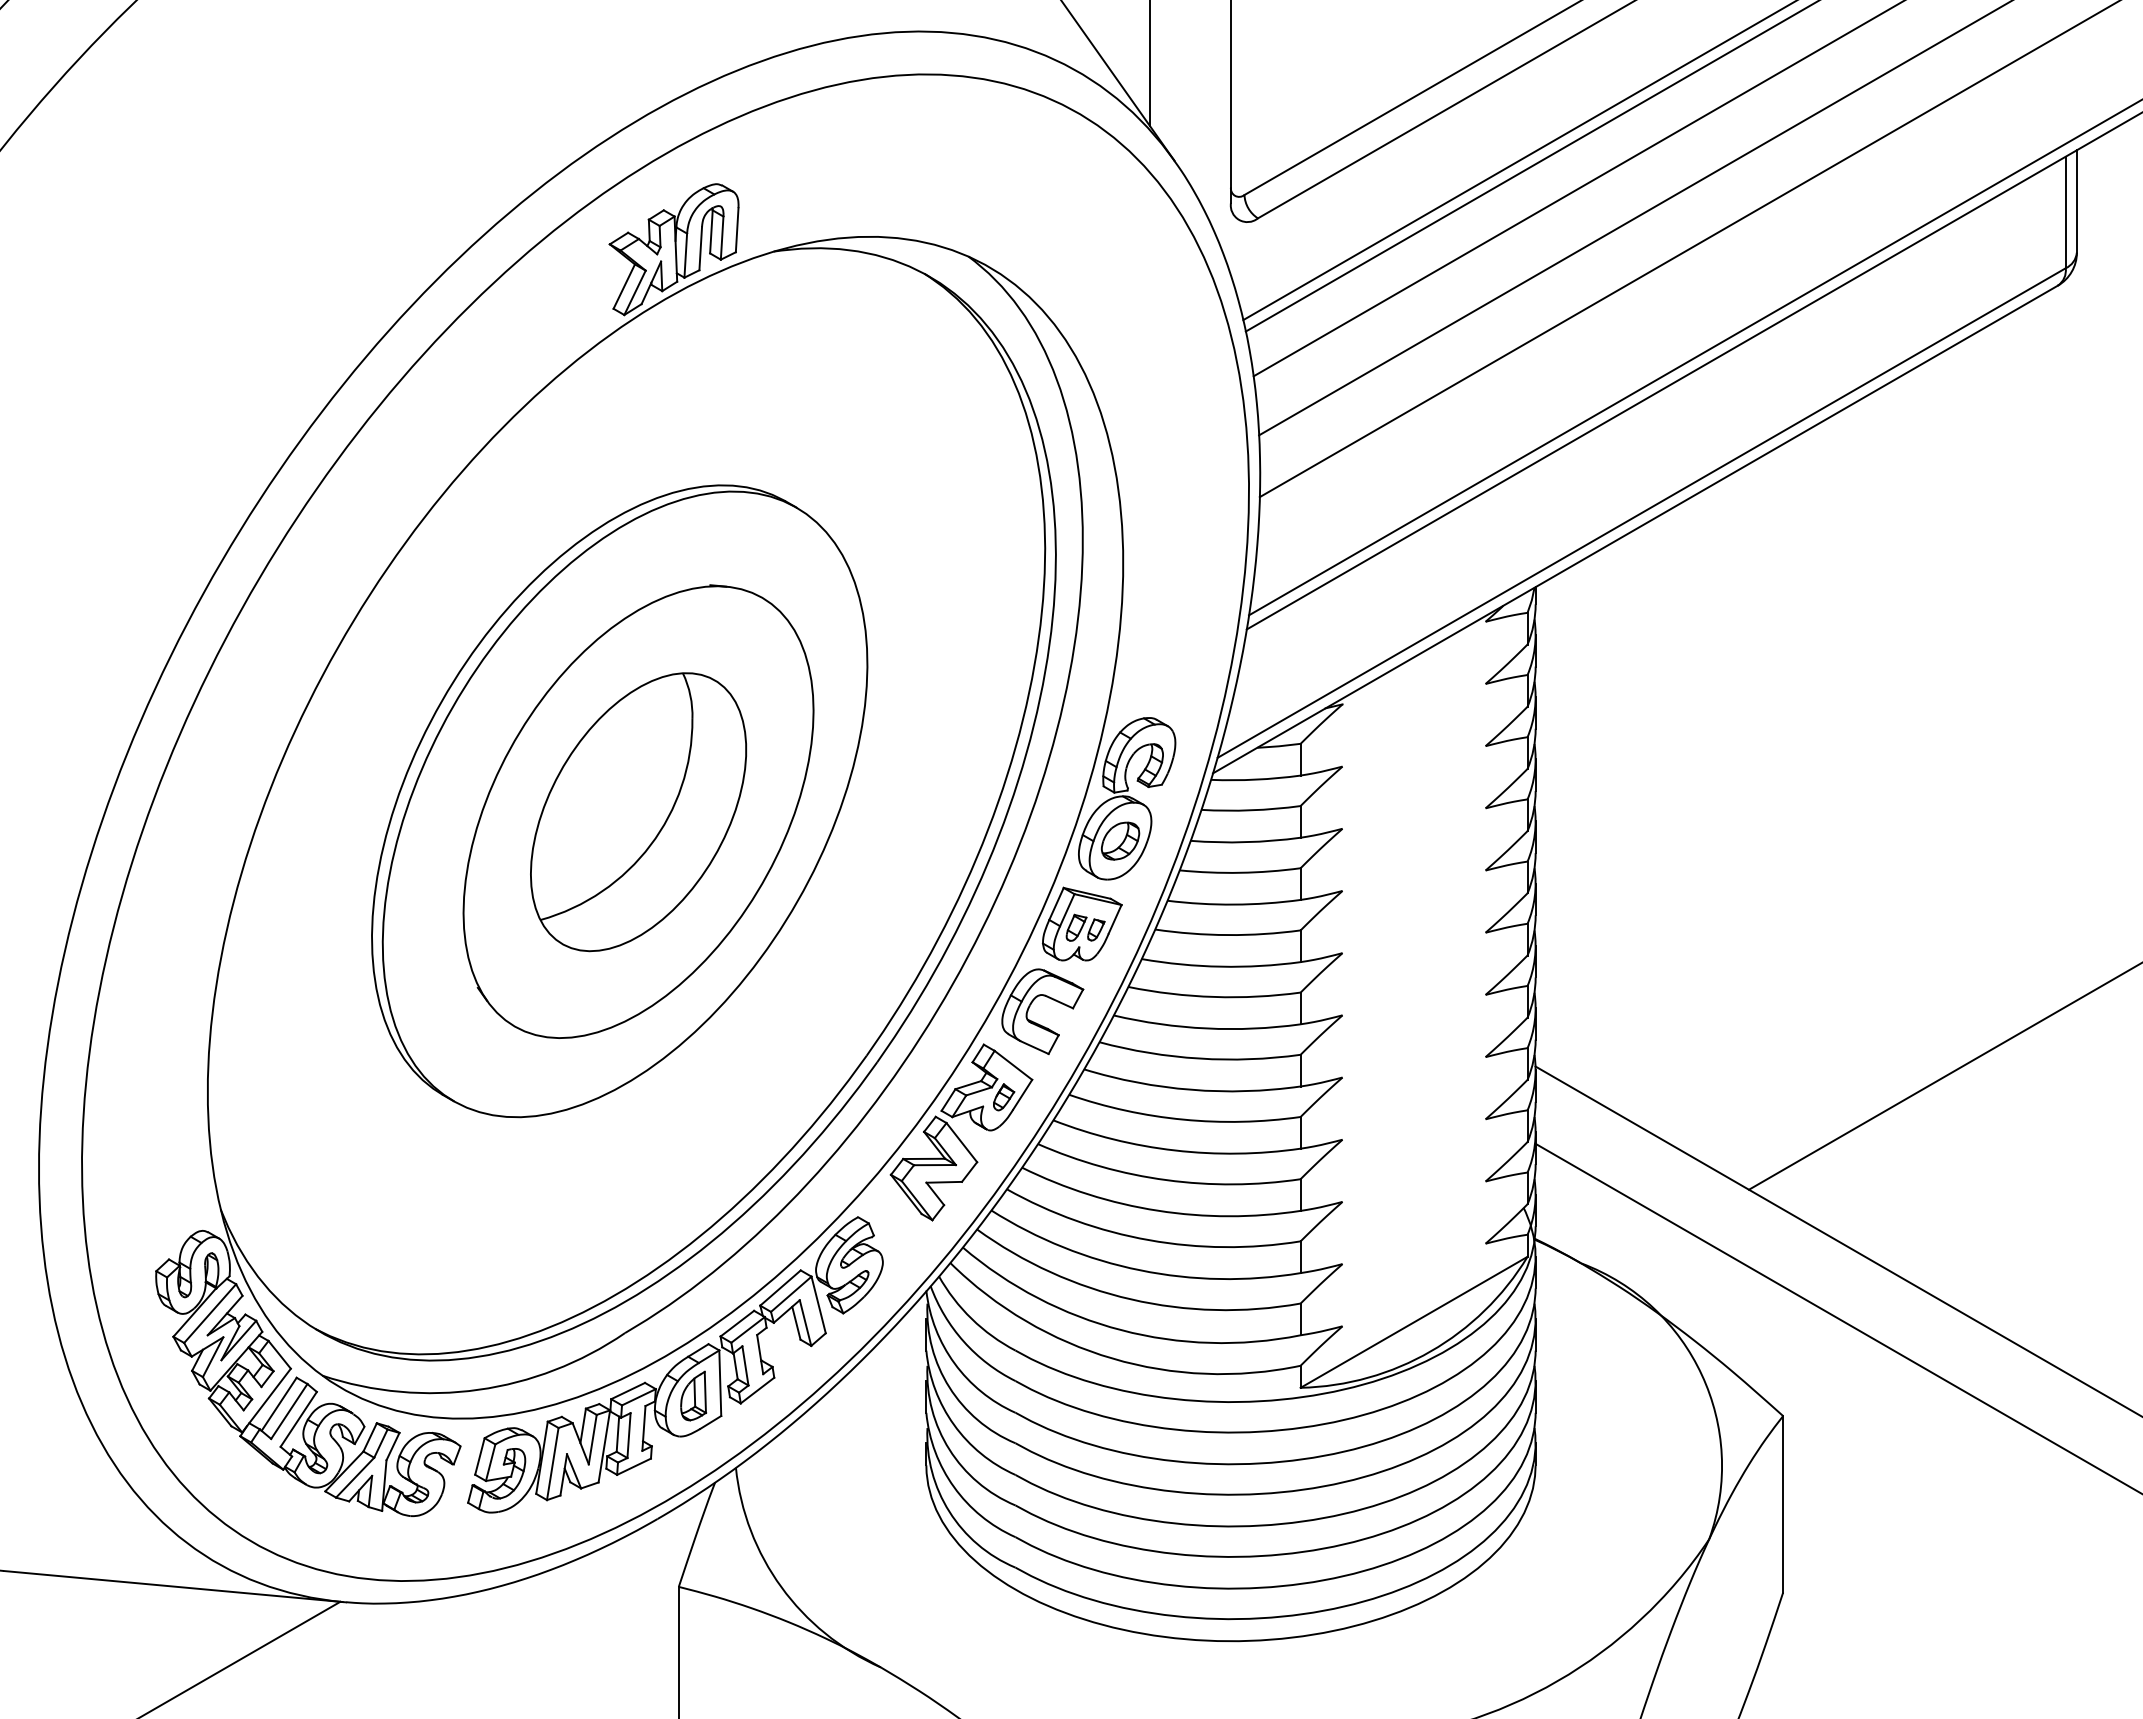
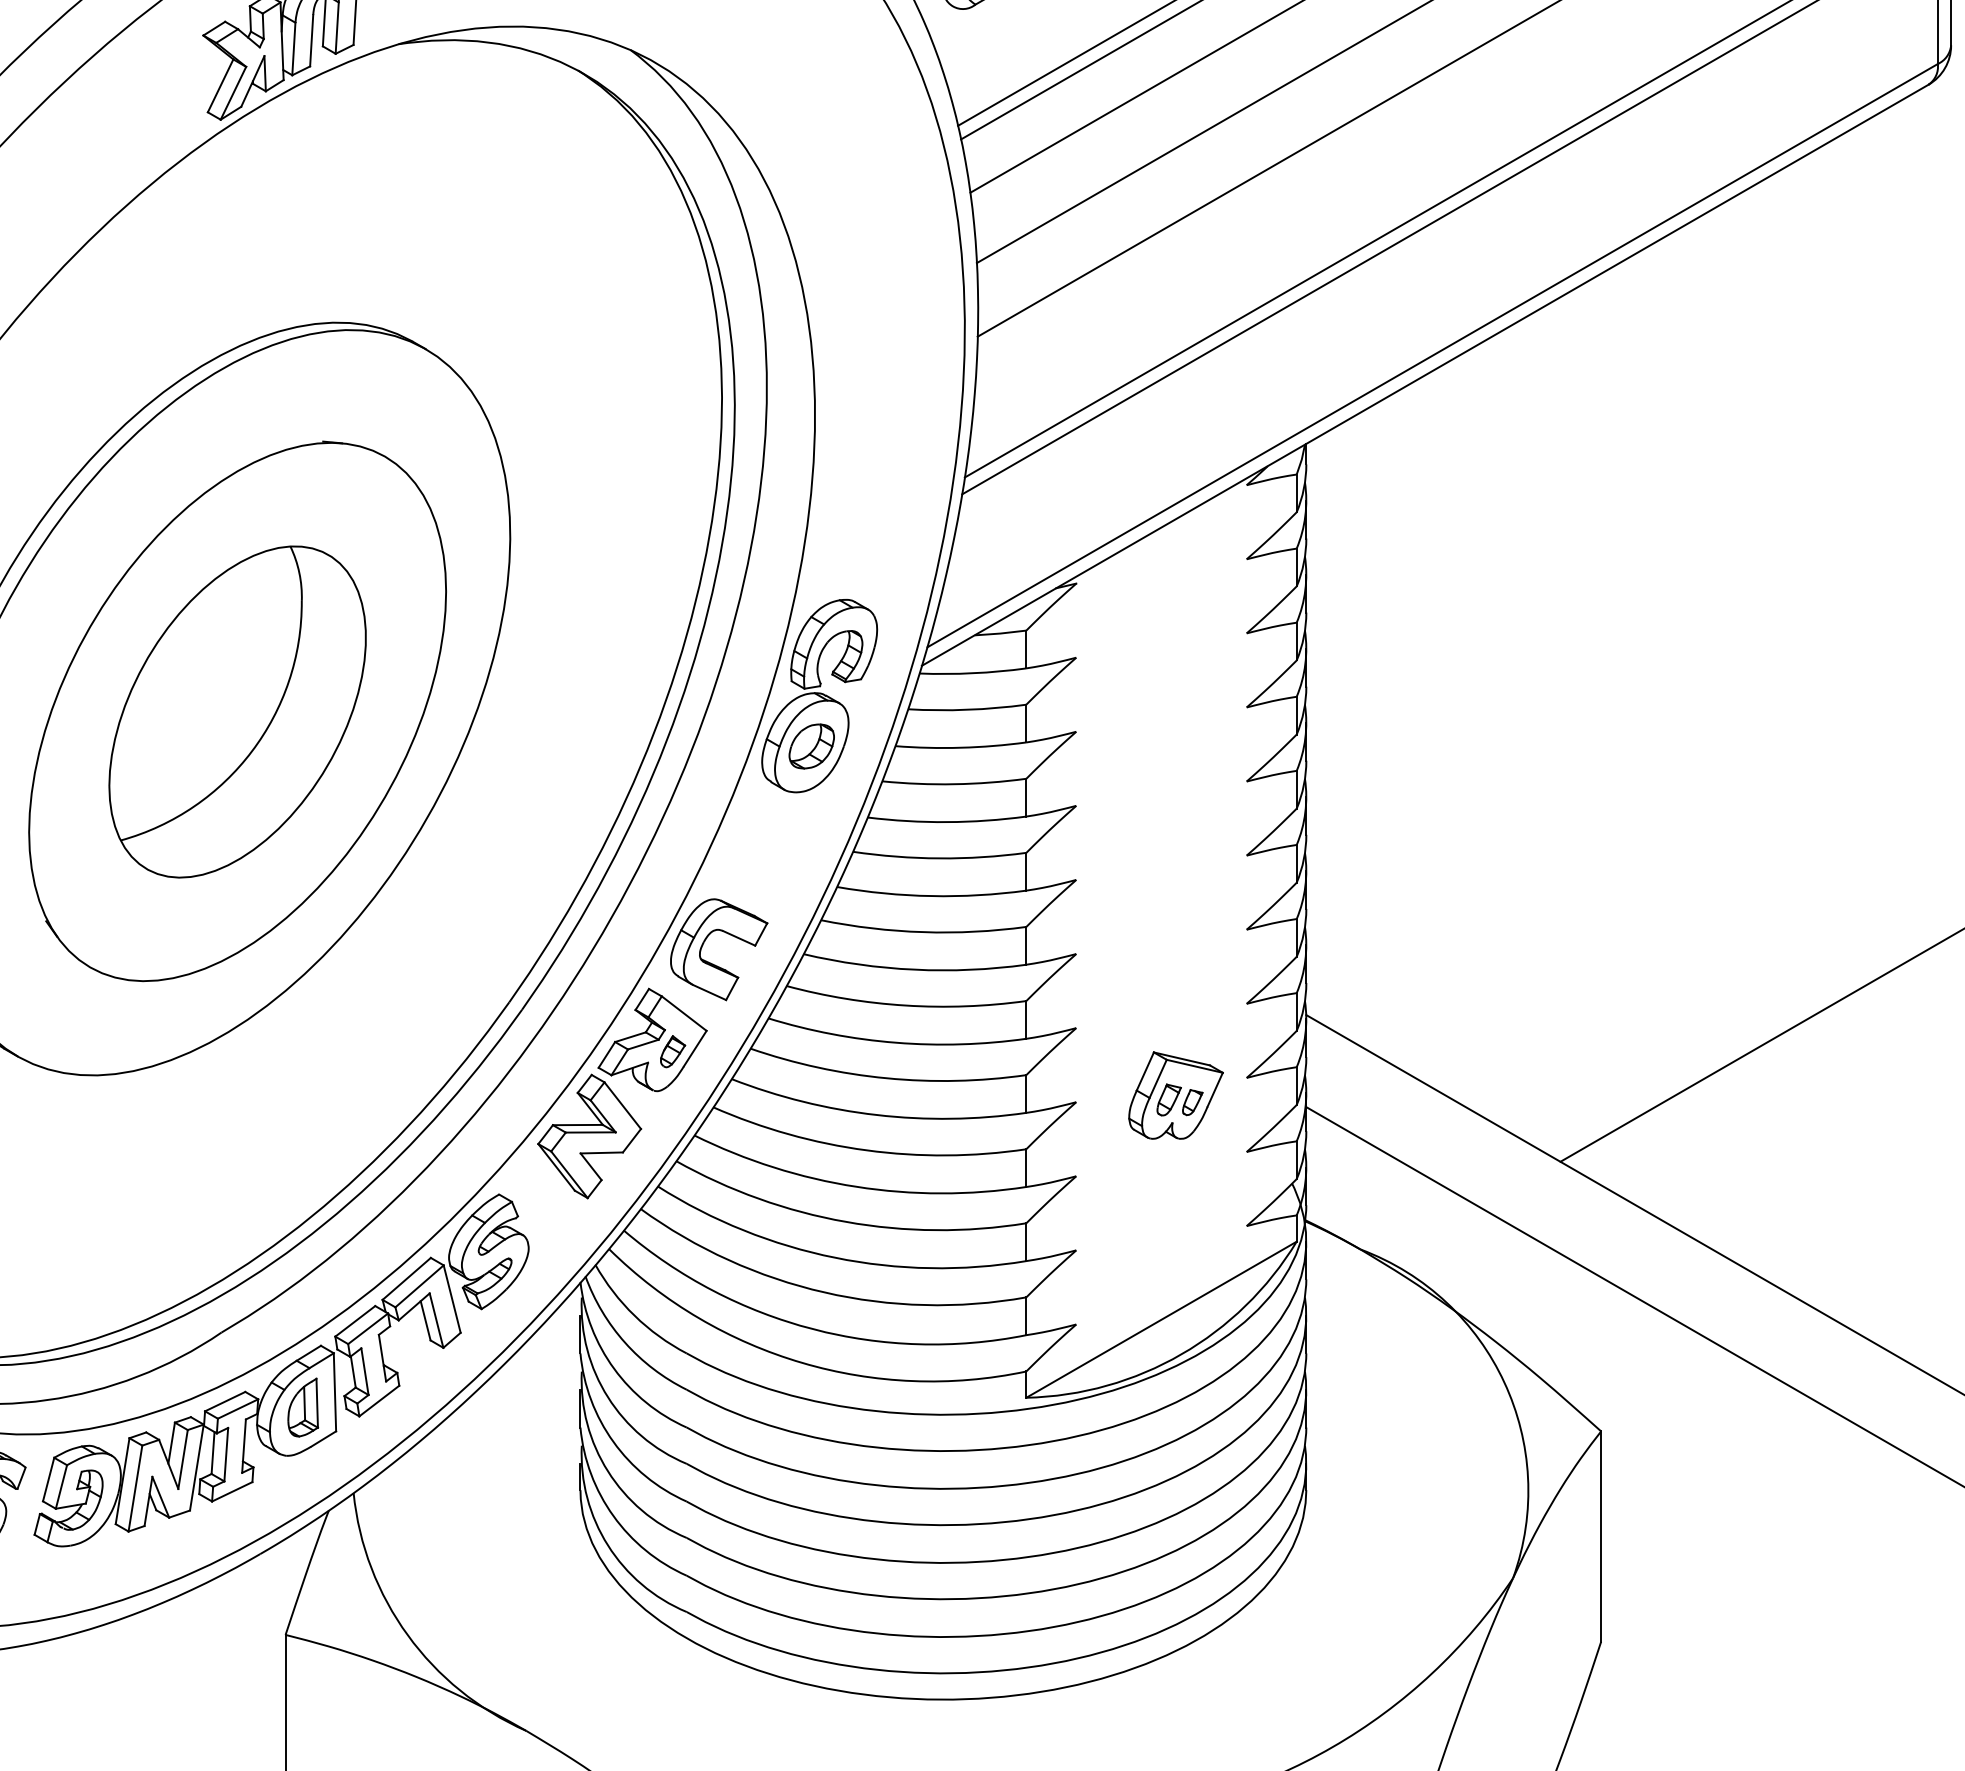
part: (1082, 923) -> (1176, 1094), moved

